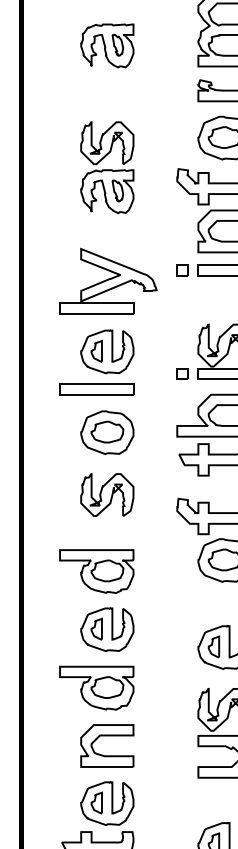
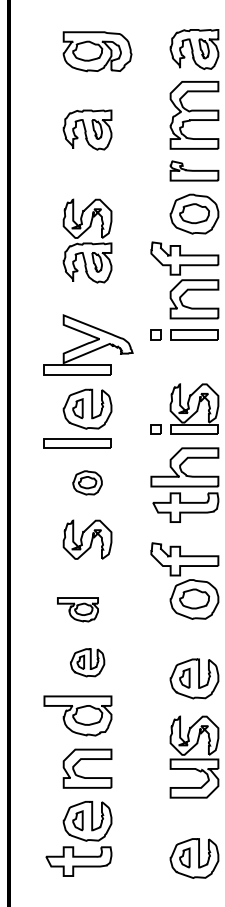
part: (107, 432) -> (87, 482), size x0.6
part: (96, 571) -> (77, 609), size x0.6
part: (107, 629) -> (87, 662), size x0.7

